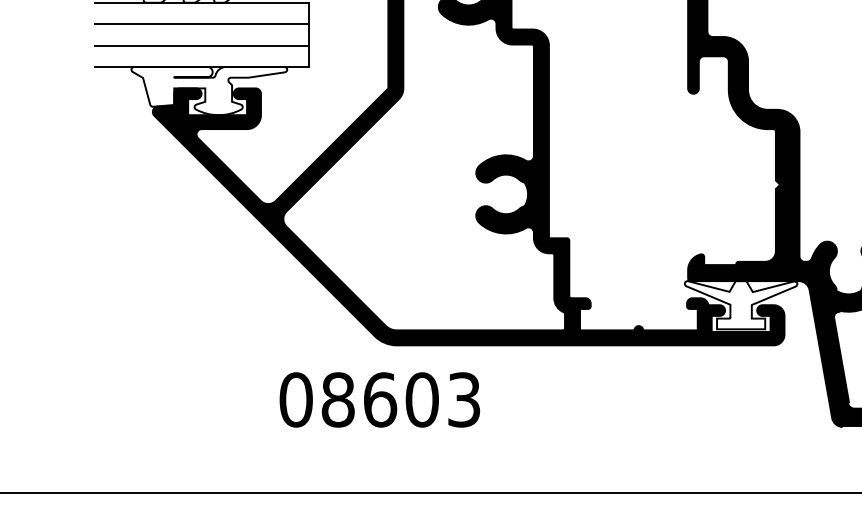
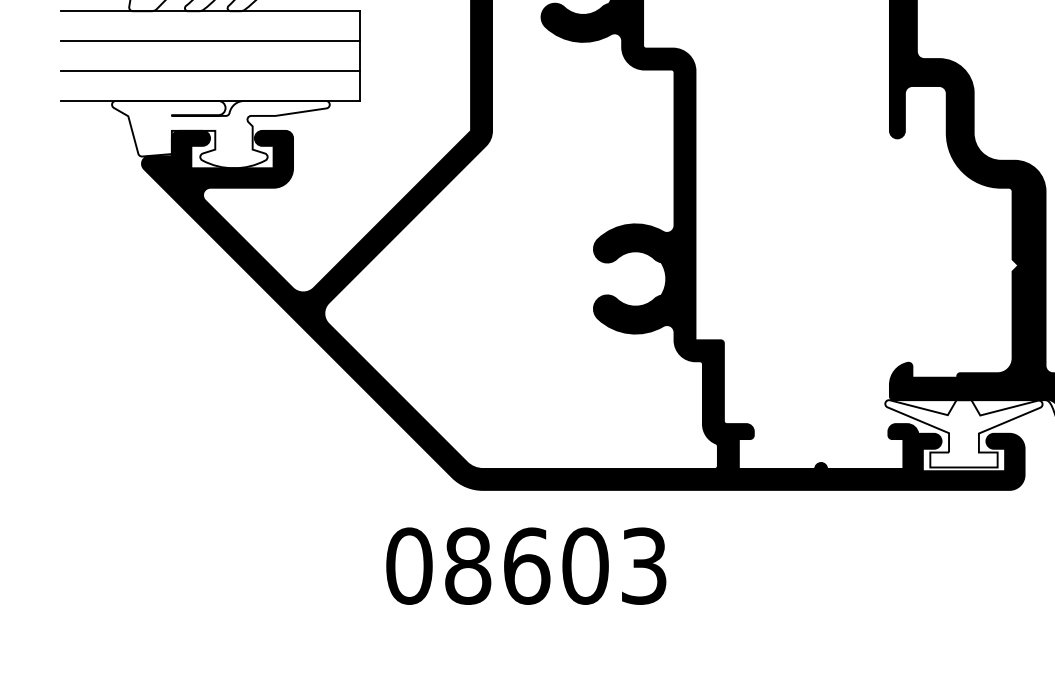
text: (379, 399) -> (525, 565), moved

